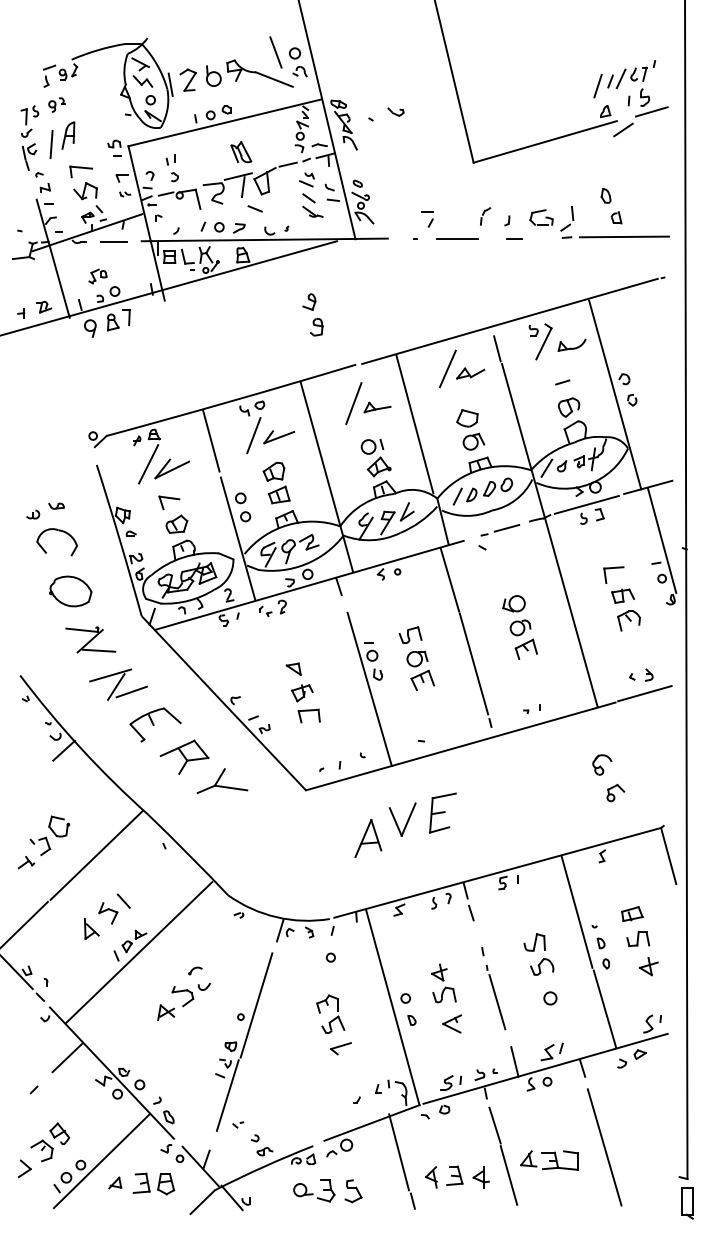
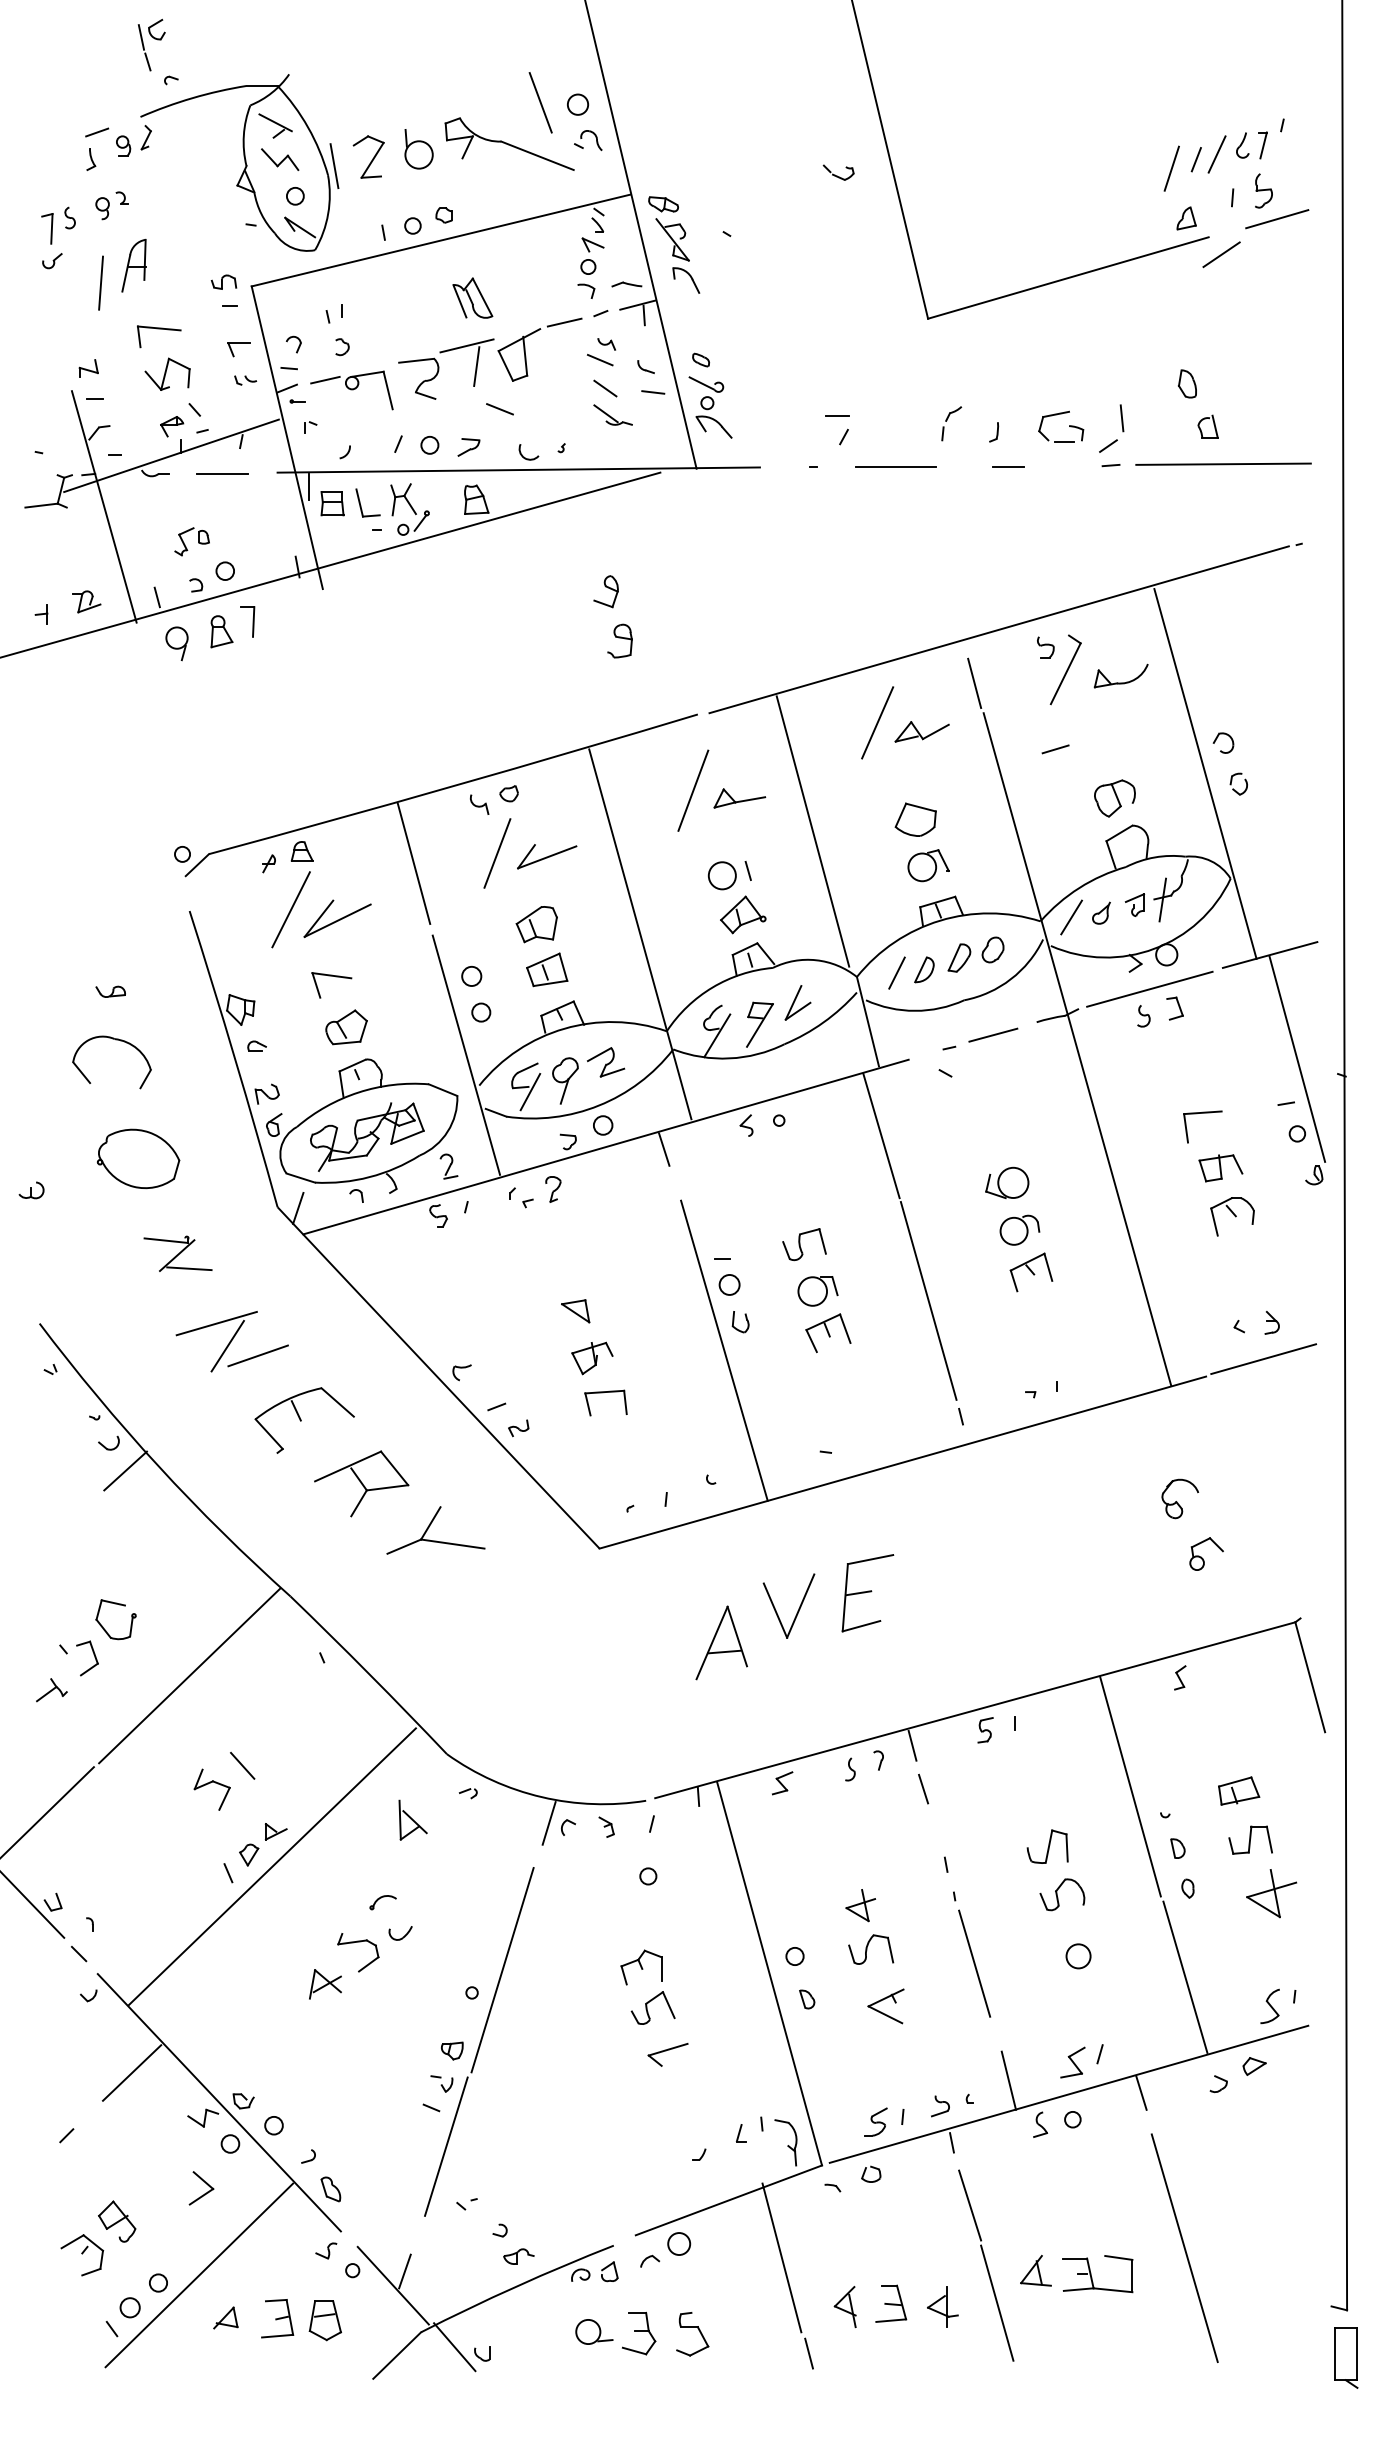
part: (395, 111) -> (837, 171), moved
part: (32, 160) -> (157, 51), moved
line: (562, 382) -> (1055, 749), moved
part: (33, 514) -> (32, 1190), moved
part: (90, 639) -> (177, 1253), size x0.7
part: (91, 928) -> (412, 1819), moved
part: (648, 966) -> (1270, 1893), size x1.4
part: (24, 1168) -> (200, 2187), moved

